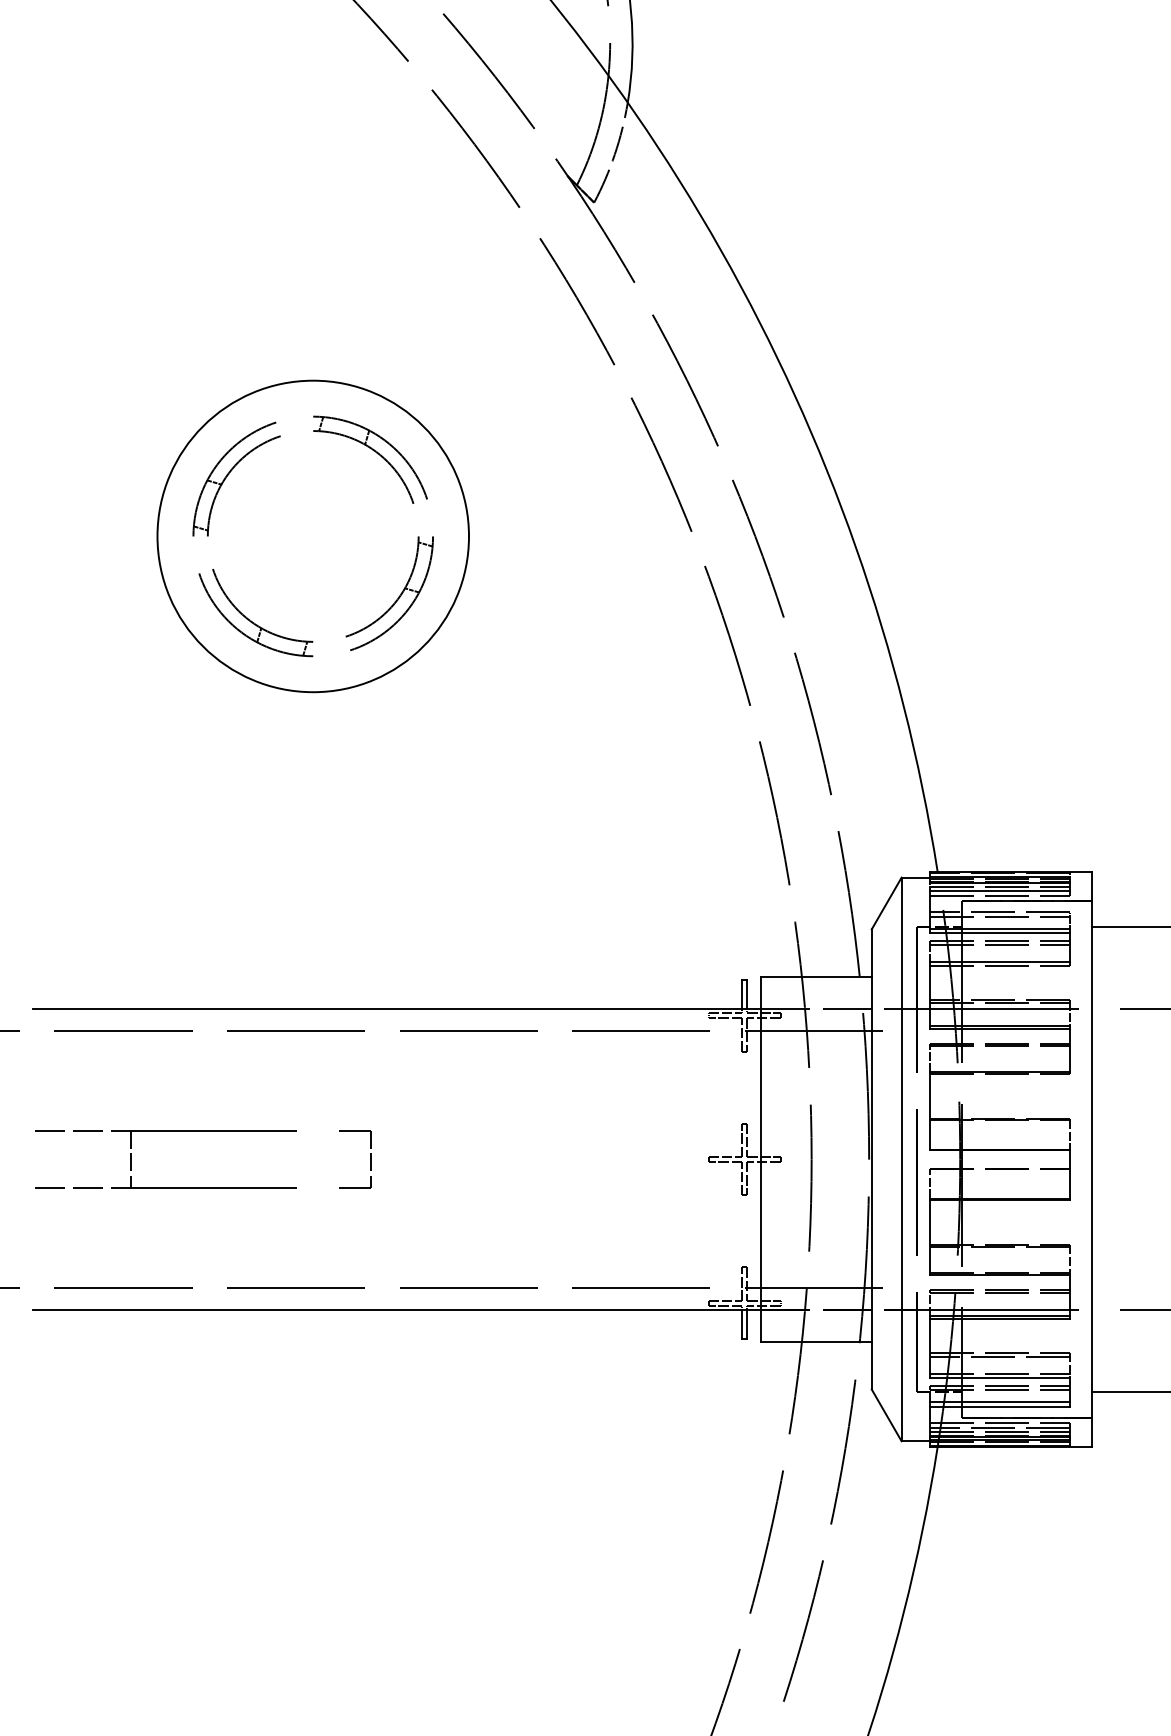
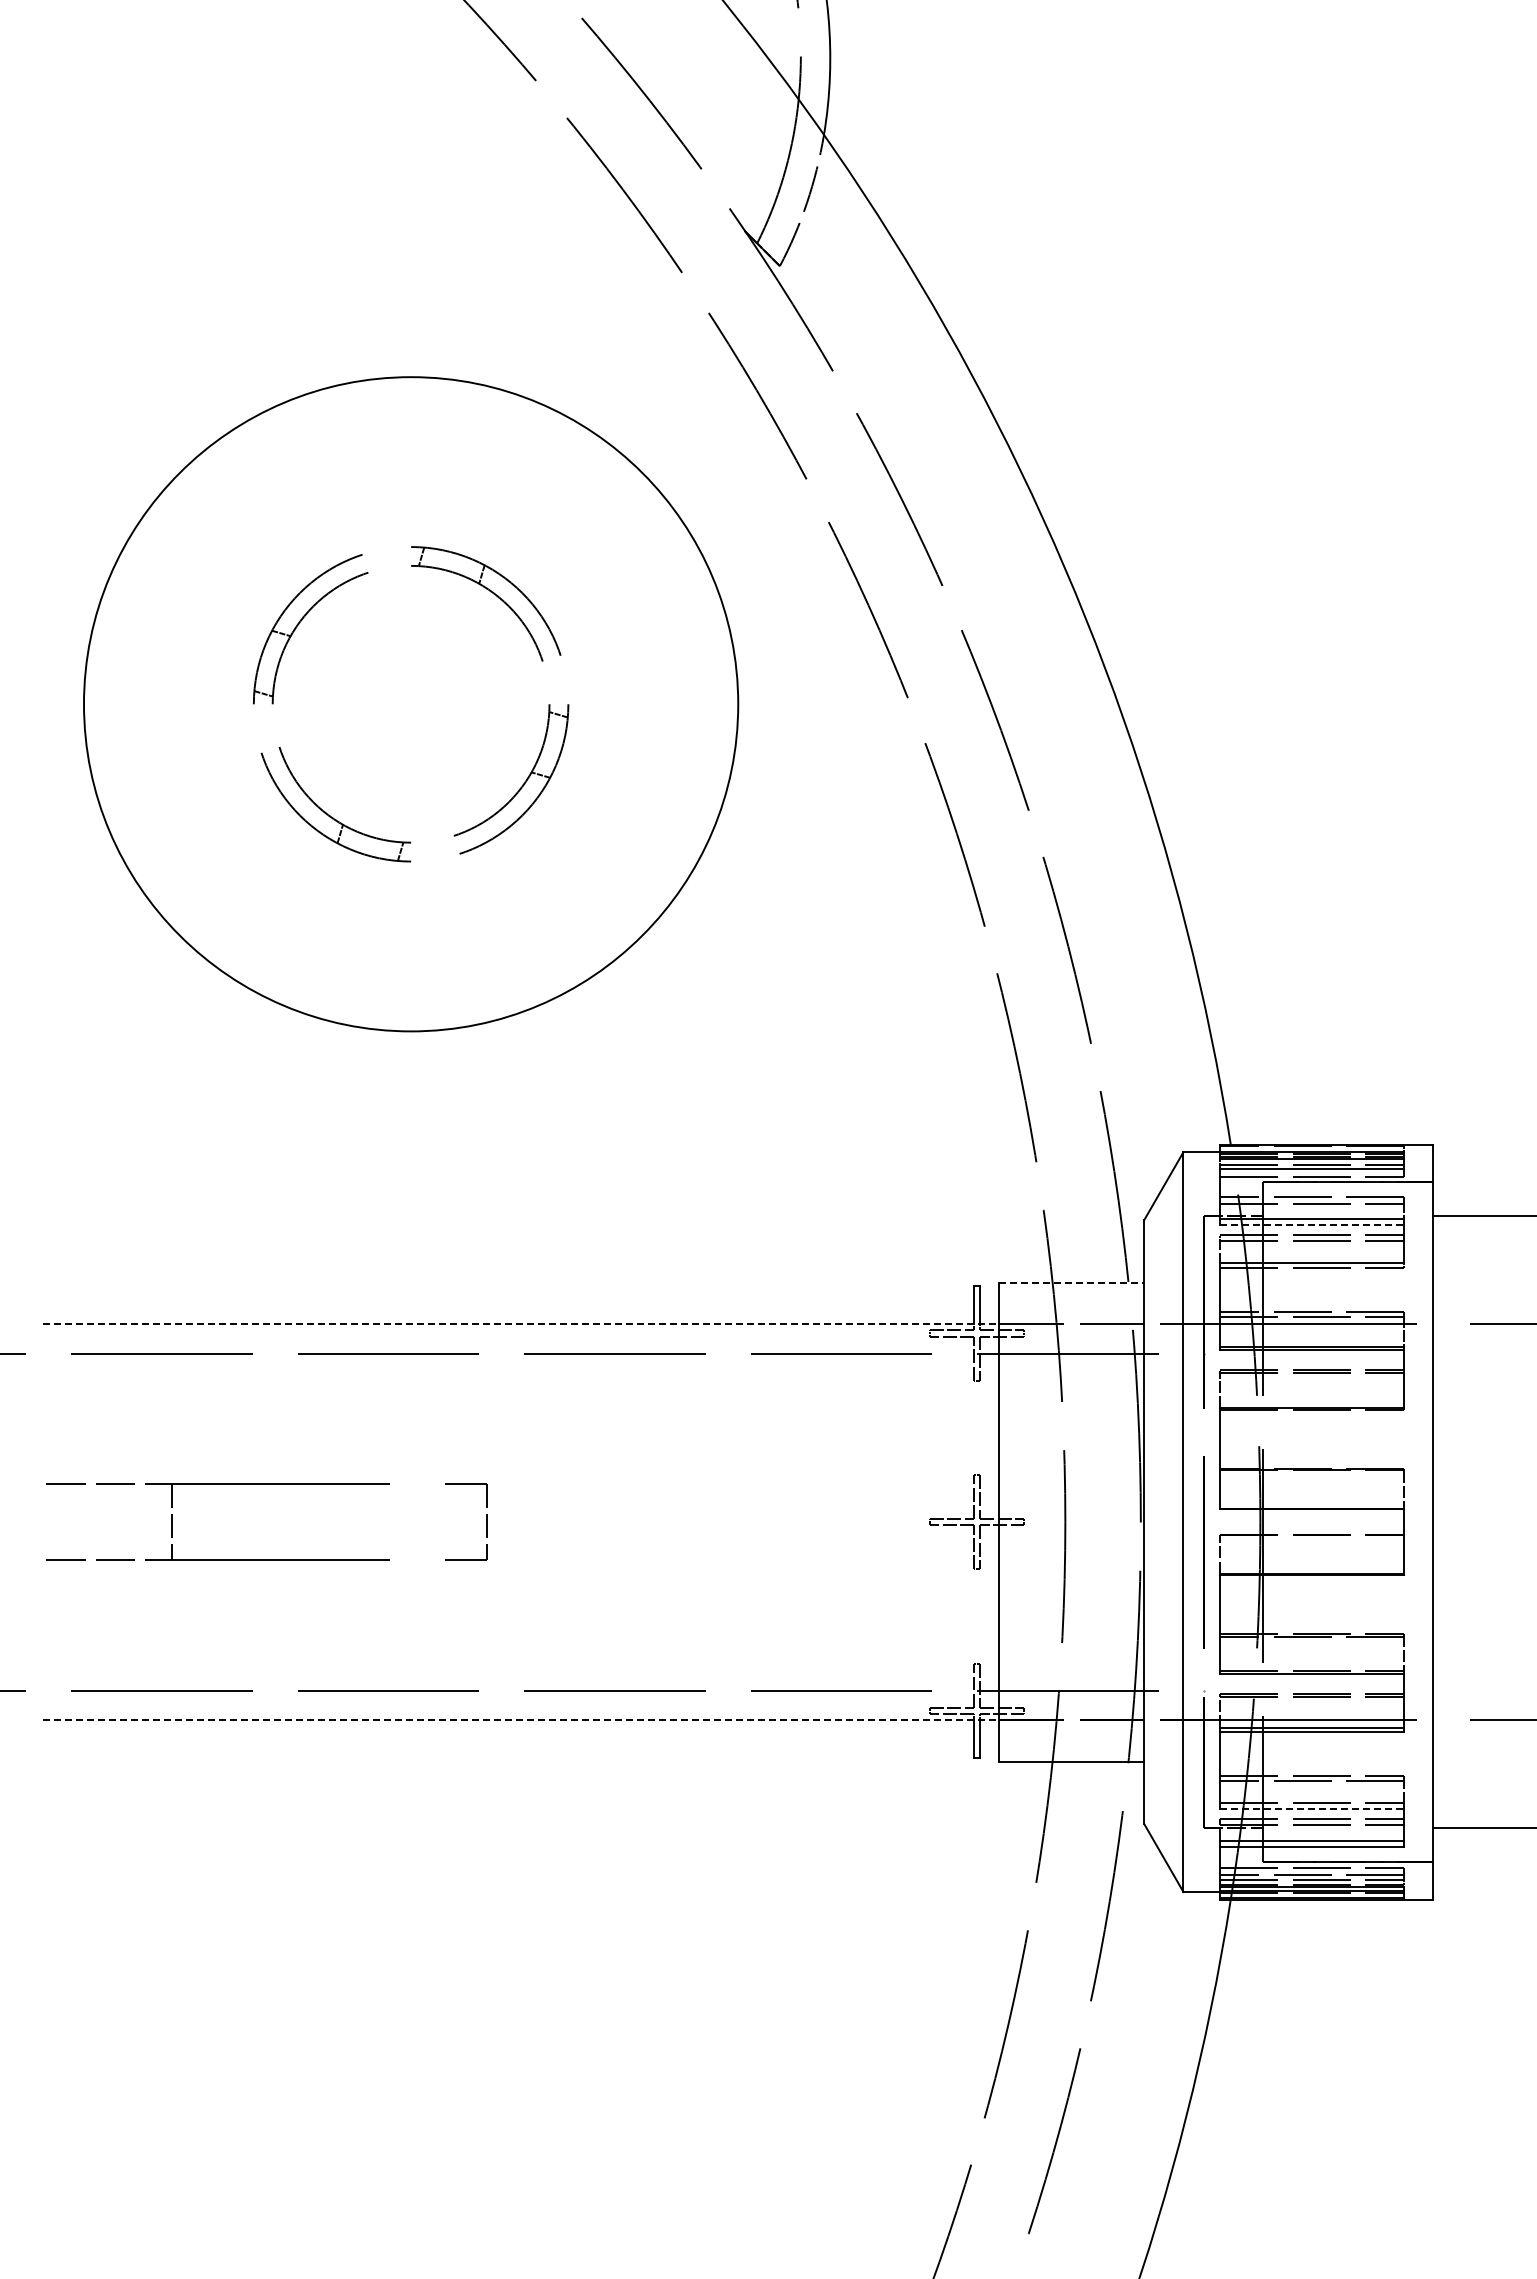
circle: (312, 535) -> (410, 703), size x1.6
line: (999, 933) -> (1312, 1225), solid -> dashed
line: (816, 976) -> (1071, 1282), solid -> dashed
line: (397, 1008) -> (521, 1323), solid -> dashed
line: (397, 1310) -> (521, 1720), solid -> dashed
line: (999, 1378) -> (1312, 1809), solid -> dashed

